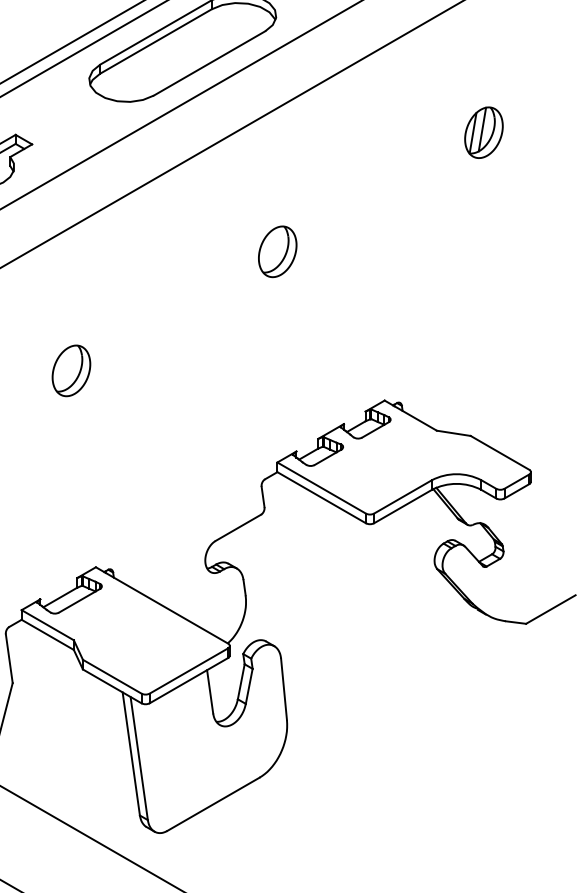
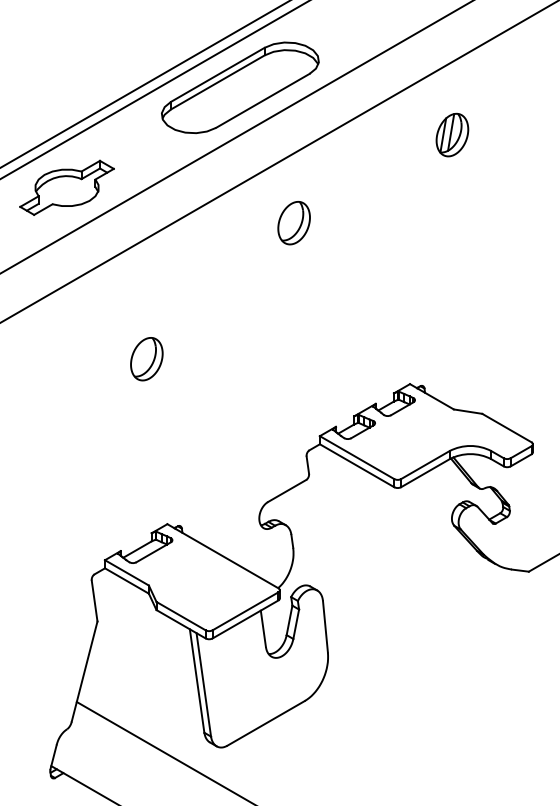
part: (484, 132) -> (452, 134), moved
part: (276, 252) -> (293, 223), moved

